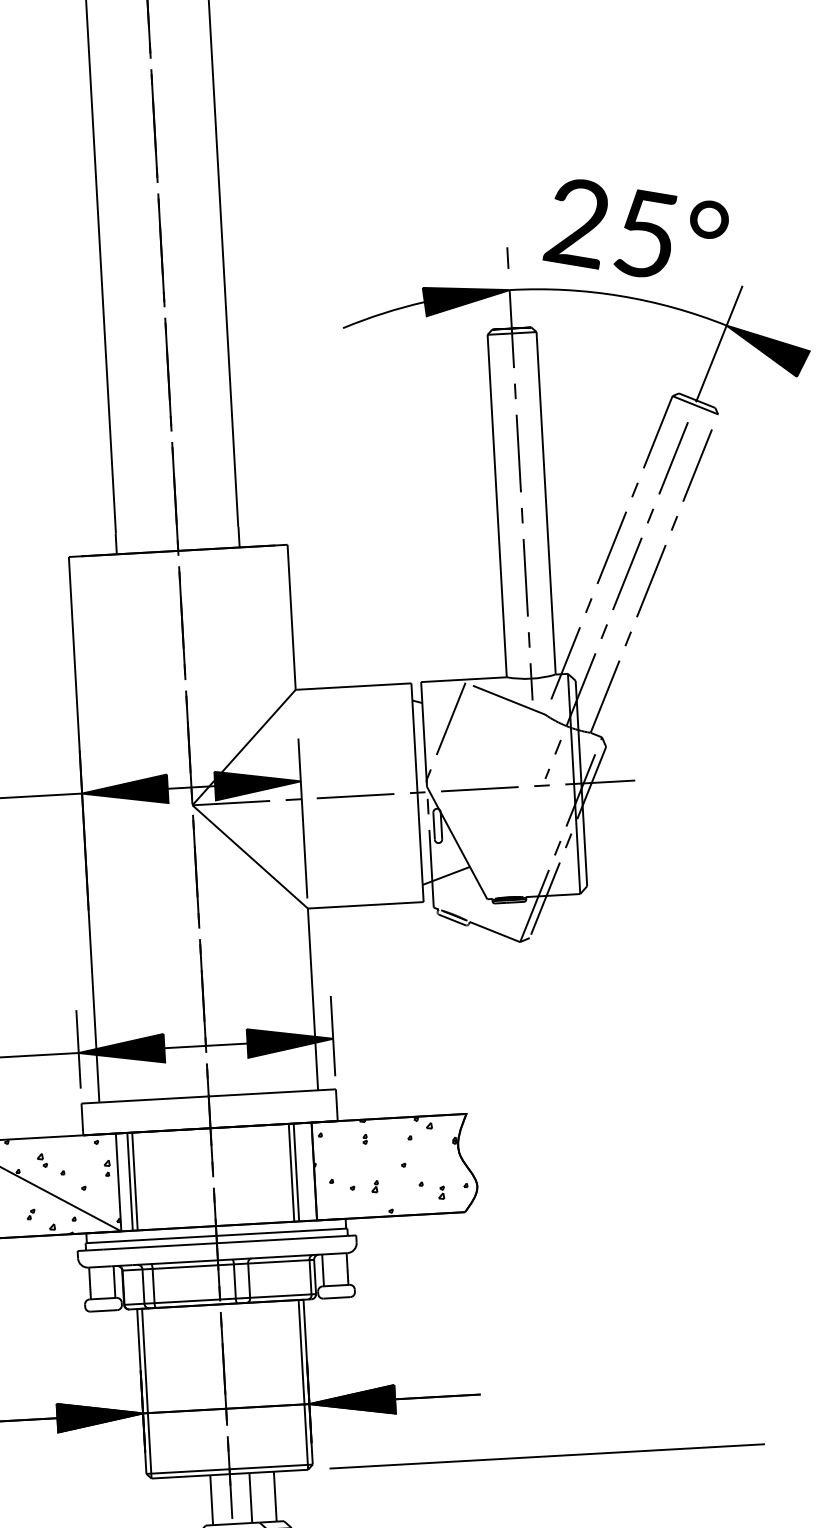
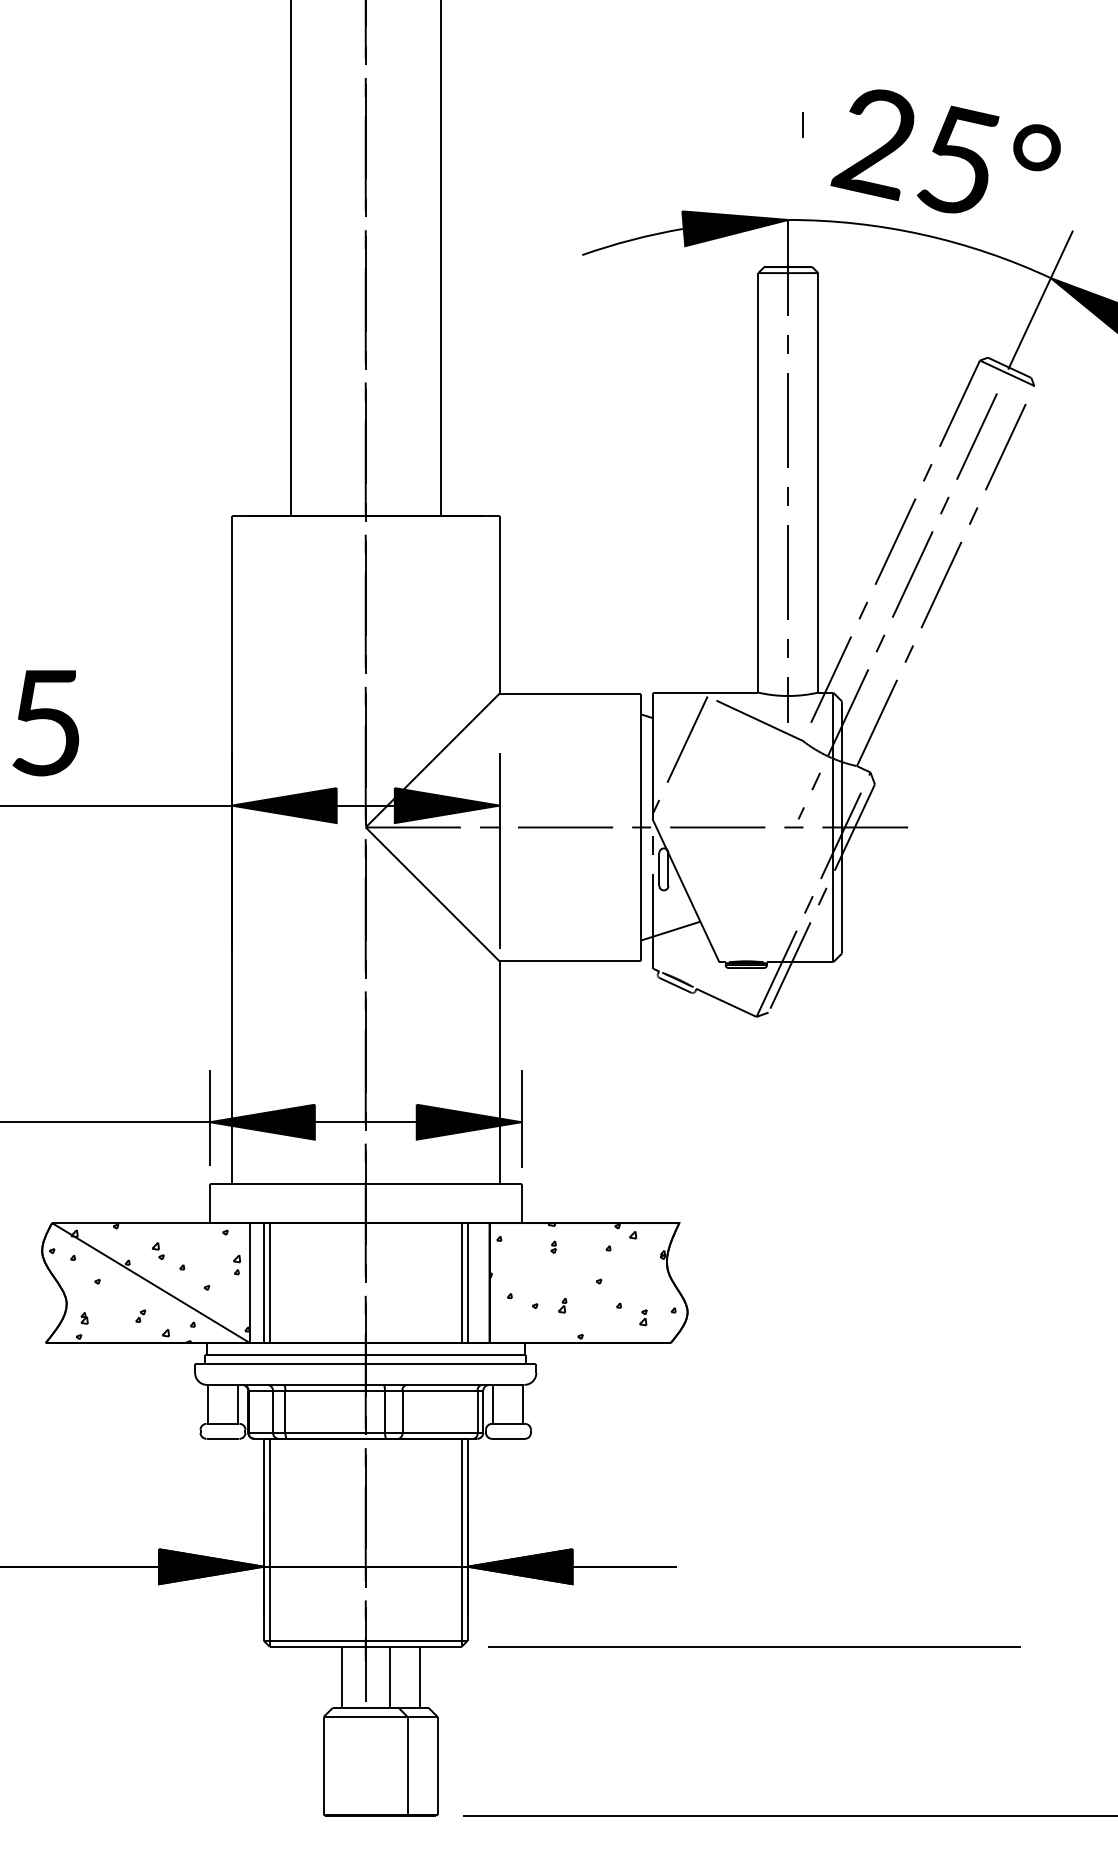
line: (507, 257) -> (802, 124), moved

